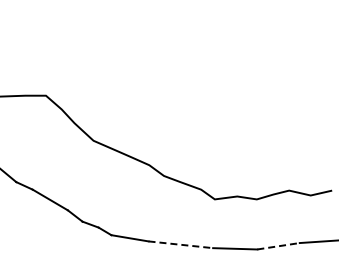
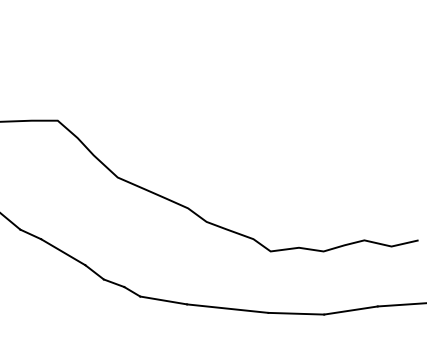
line: (181, 244) -> (228, 308), dashed -> solid
line: (279, 246) -> (352, 310), dashed -> solid

